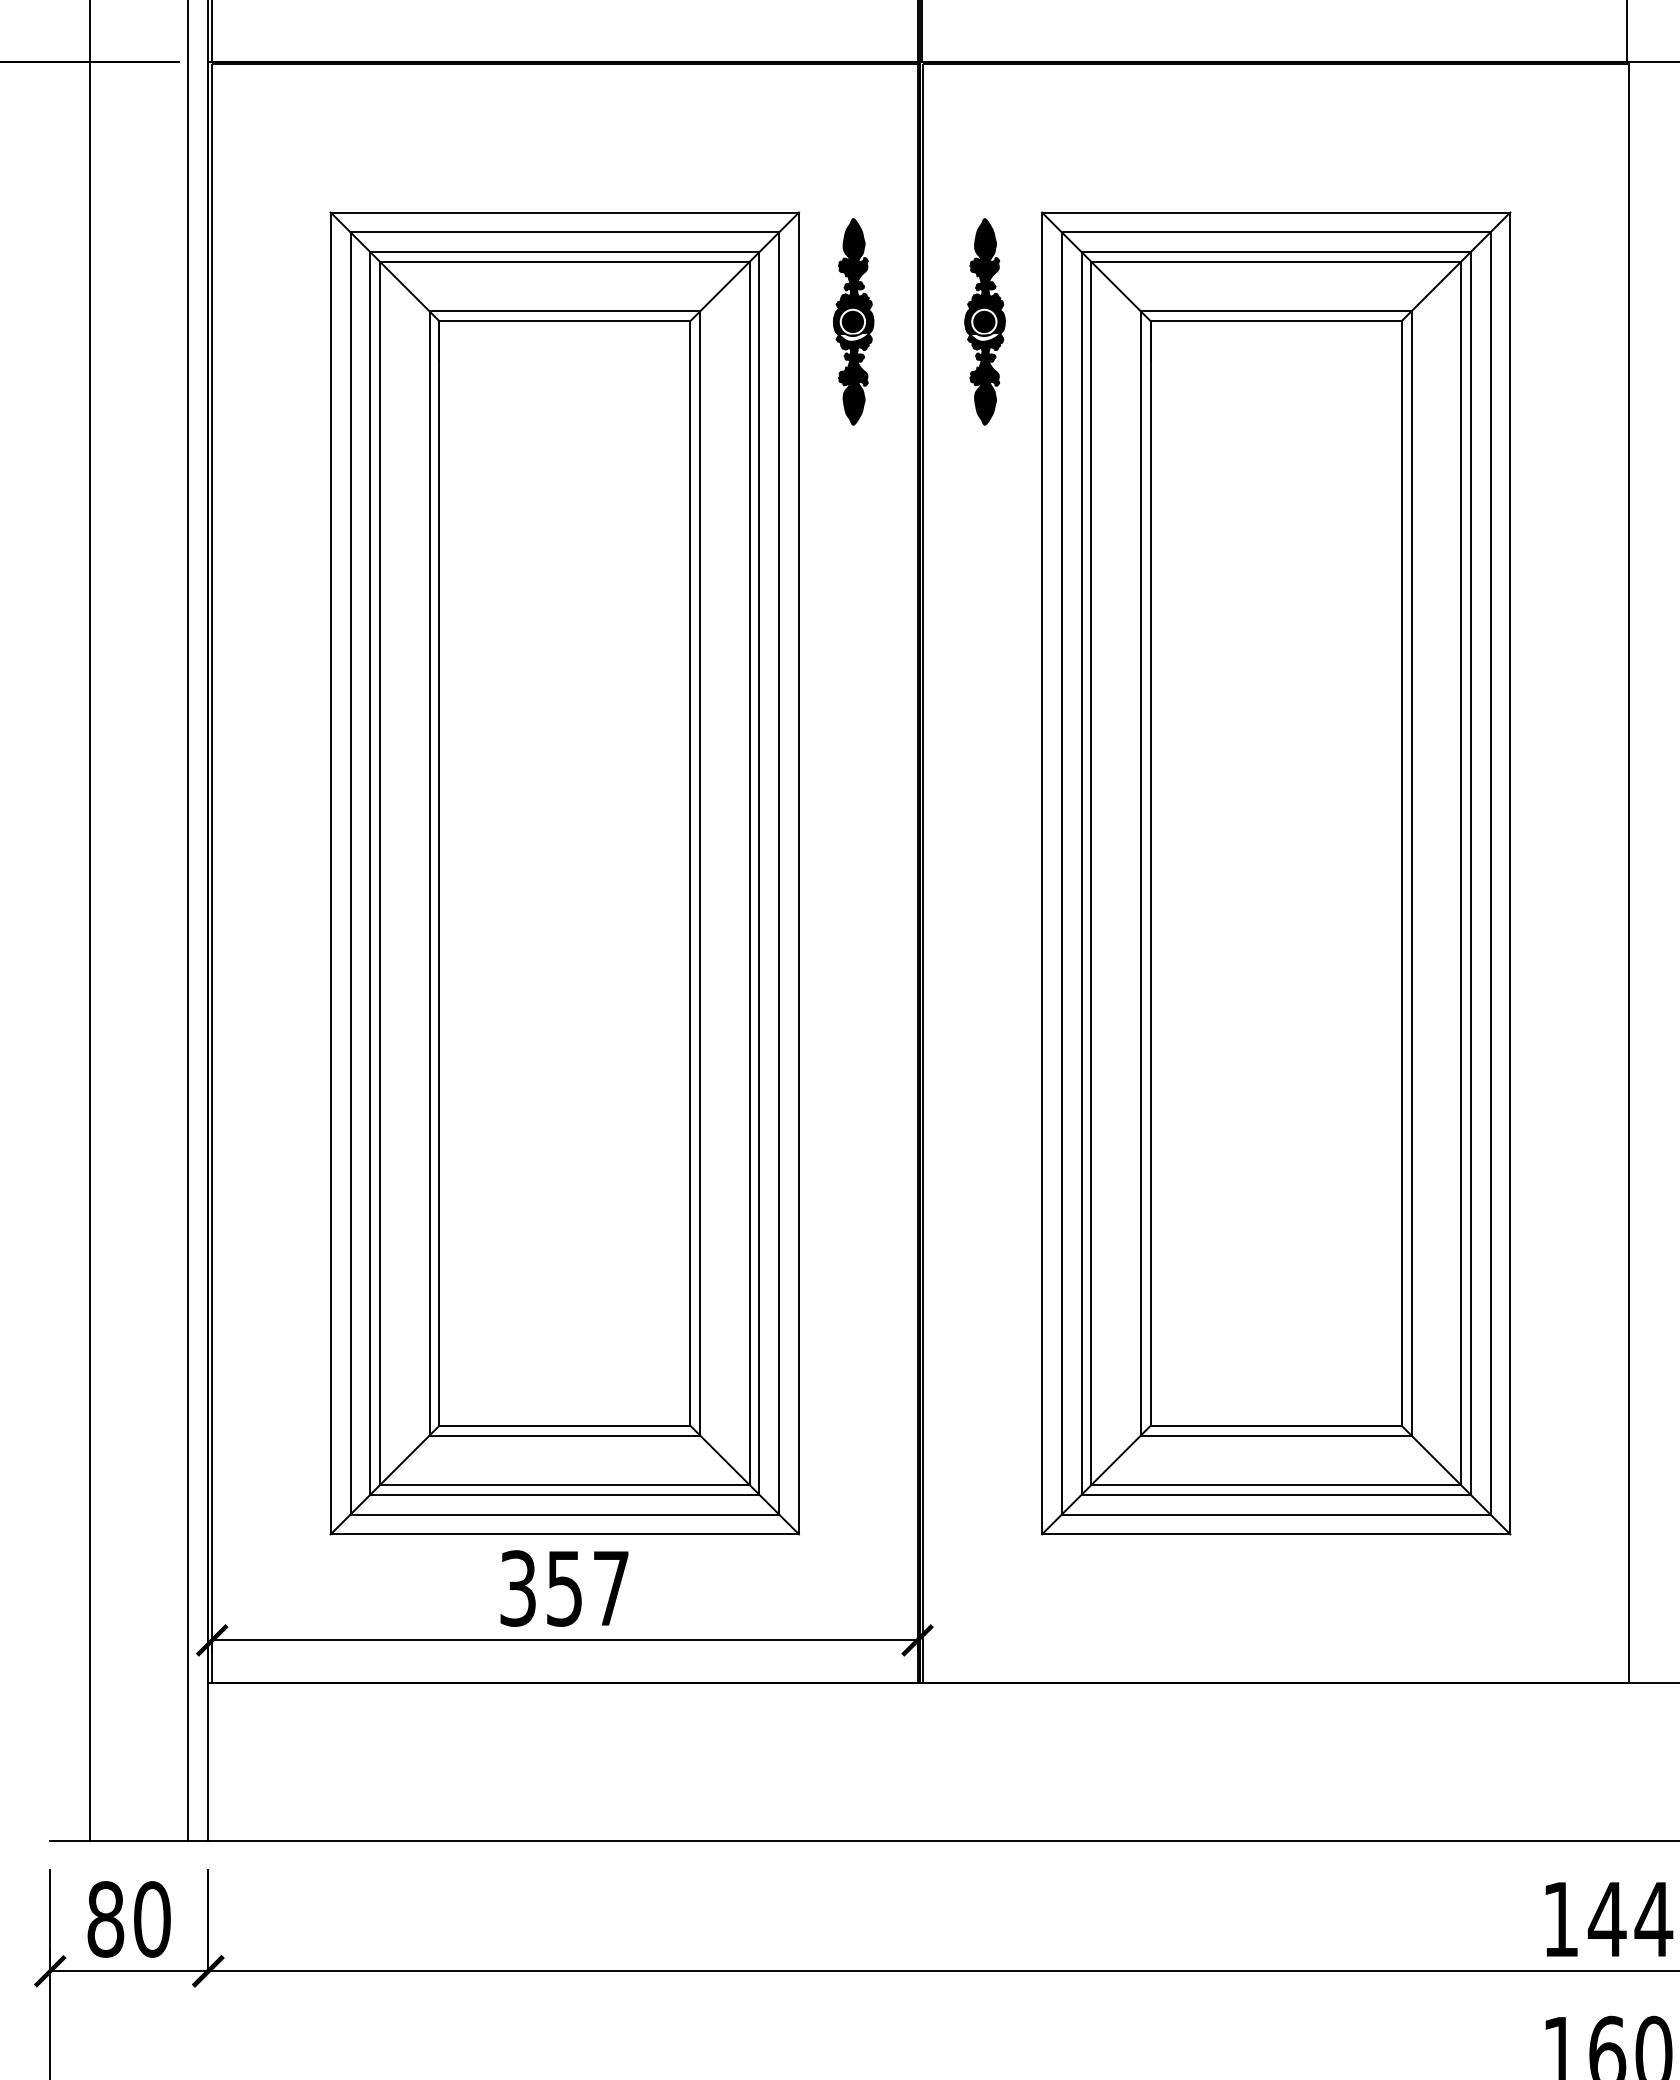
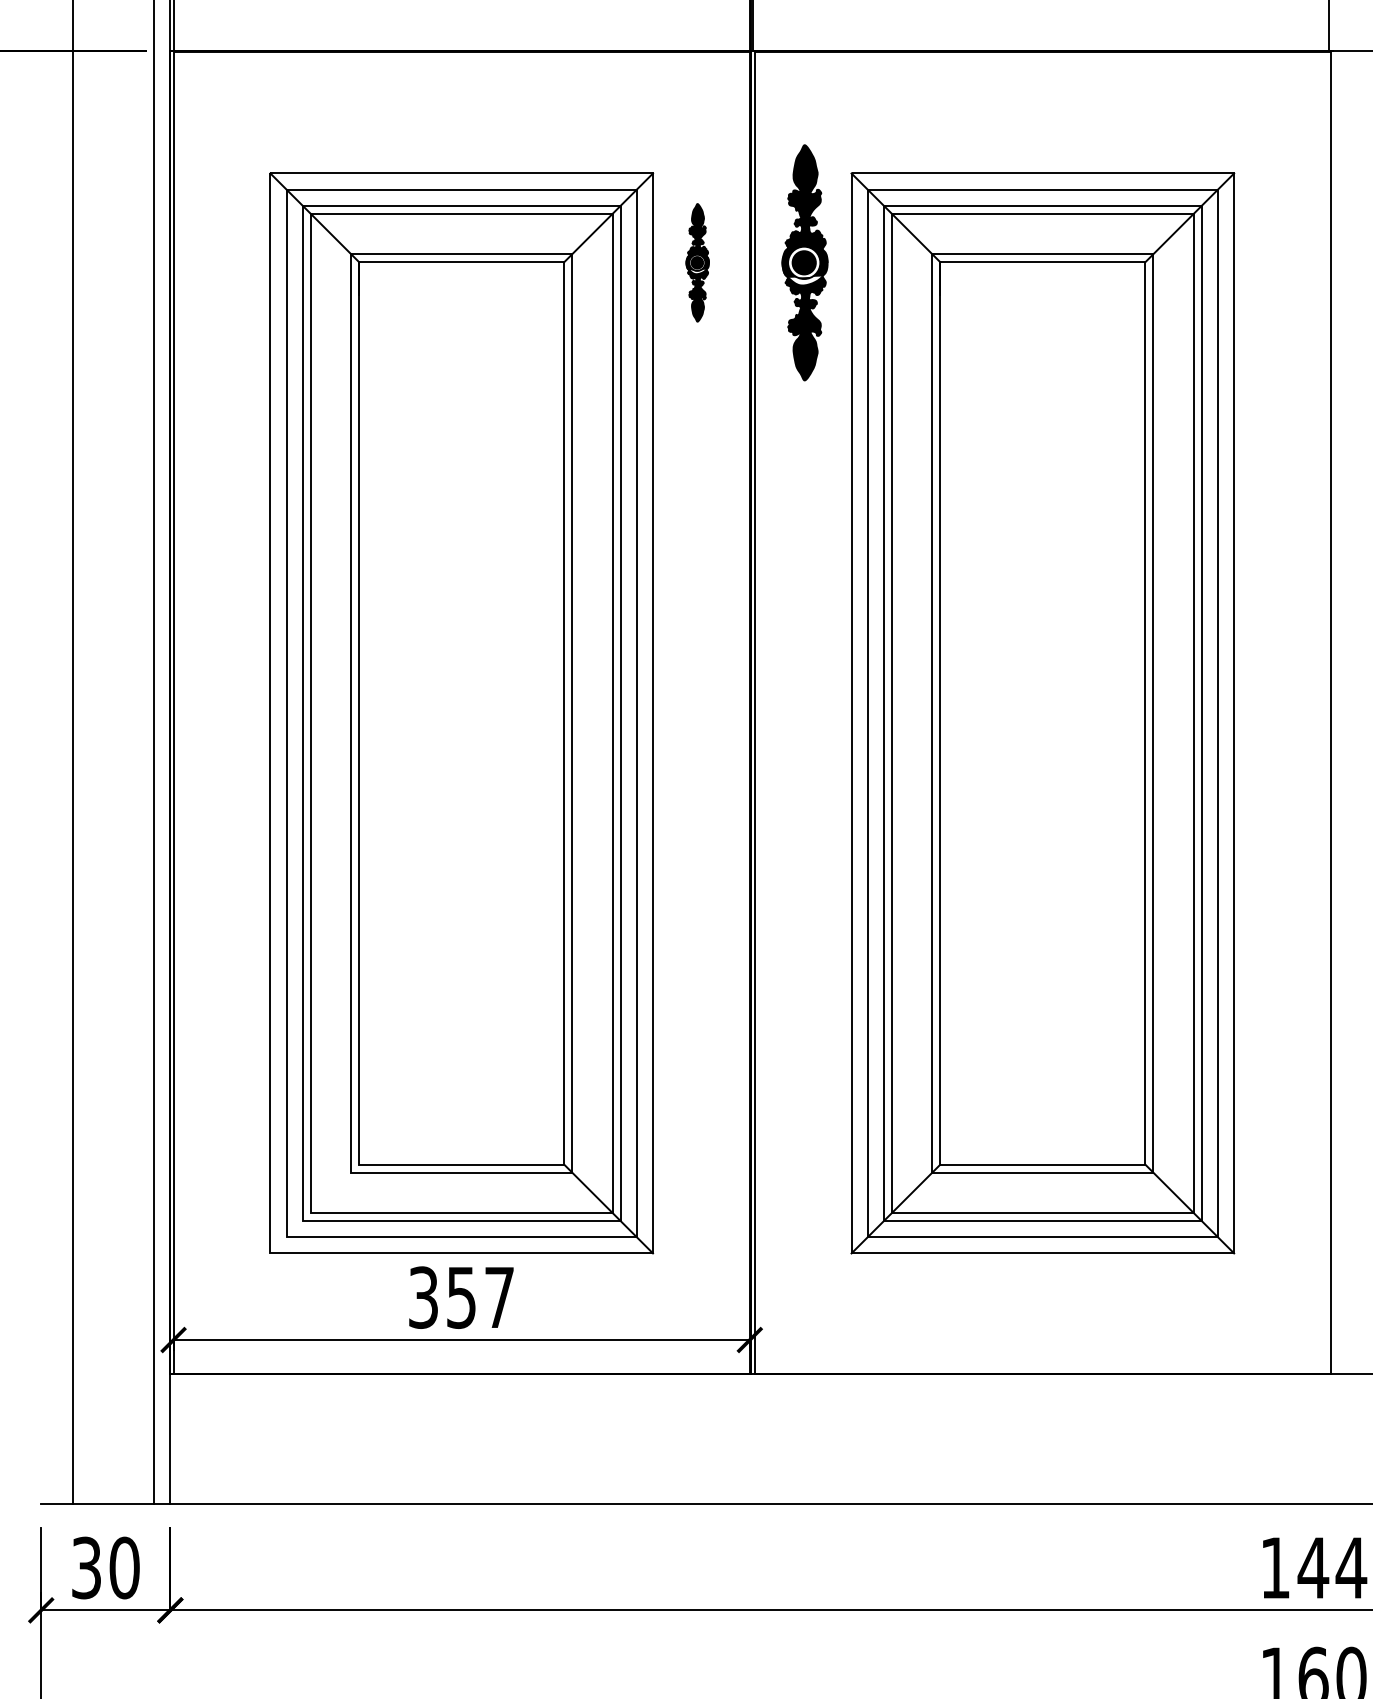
part: (853, 321) -> (697, 262), size x0.7
part: (984, 321) -> (804, 262), size x1.4
line: (384, 1479) -> (314, 1208), removed
text: (105, 1919) -> (86, 1568), 80 -> 30

